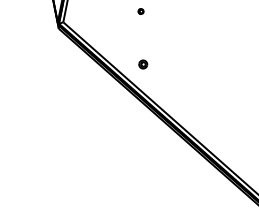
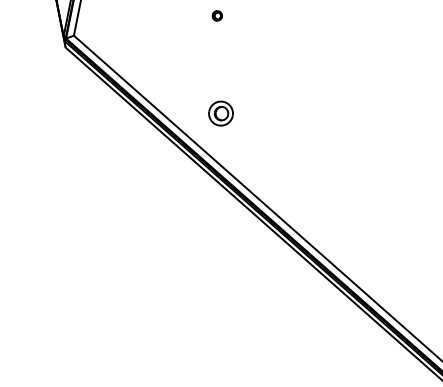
part: (143, 64) -> (221, 113), size x1.6

